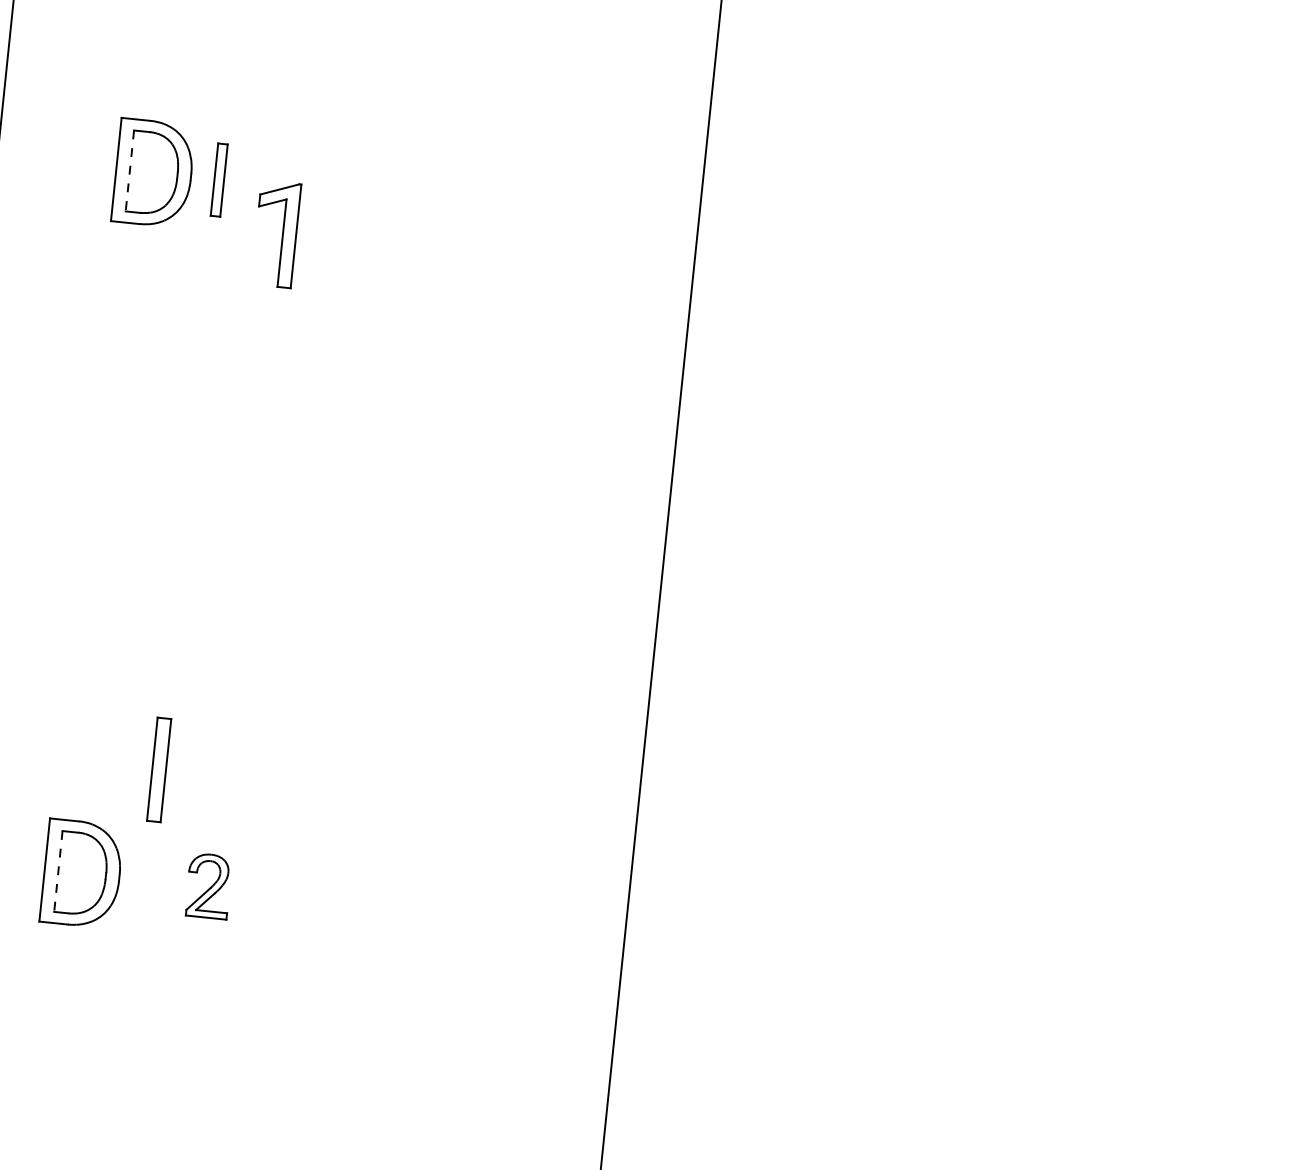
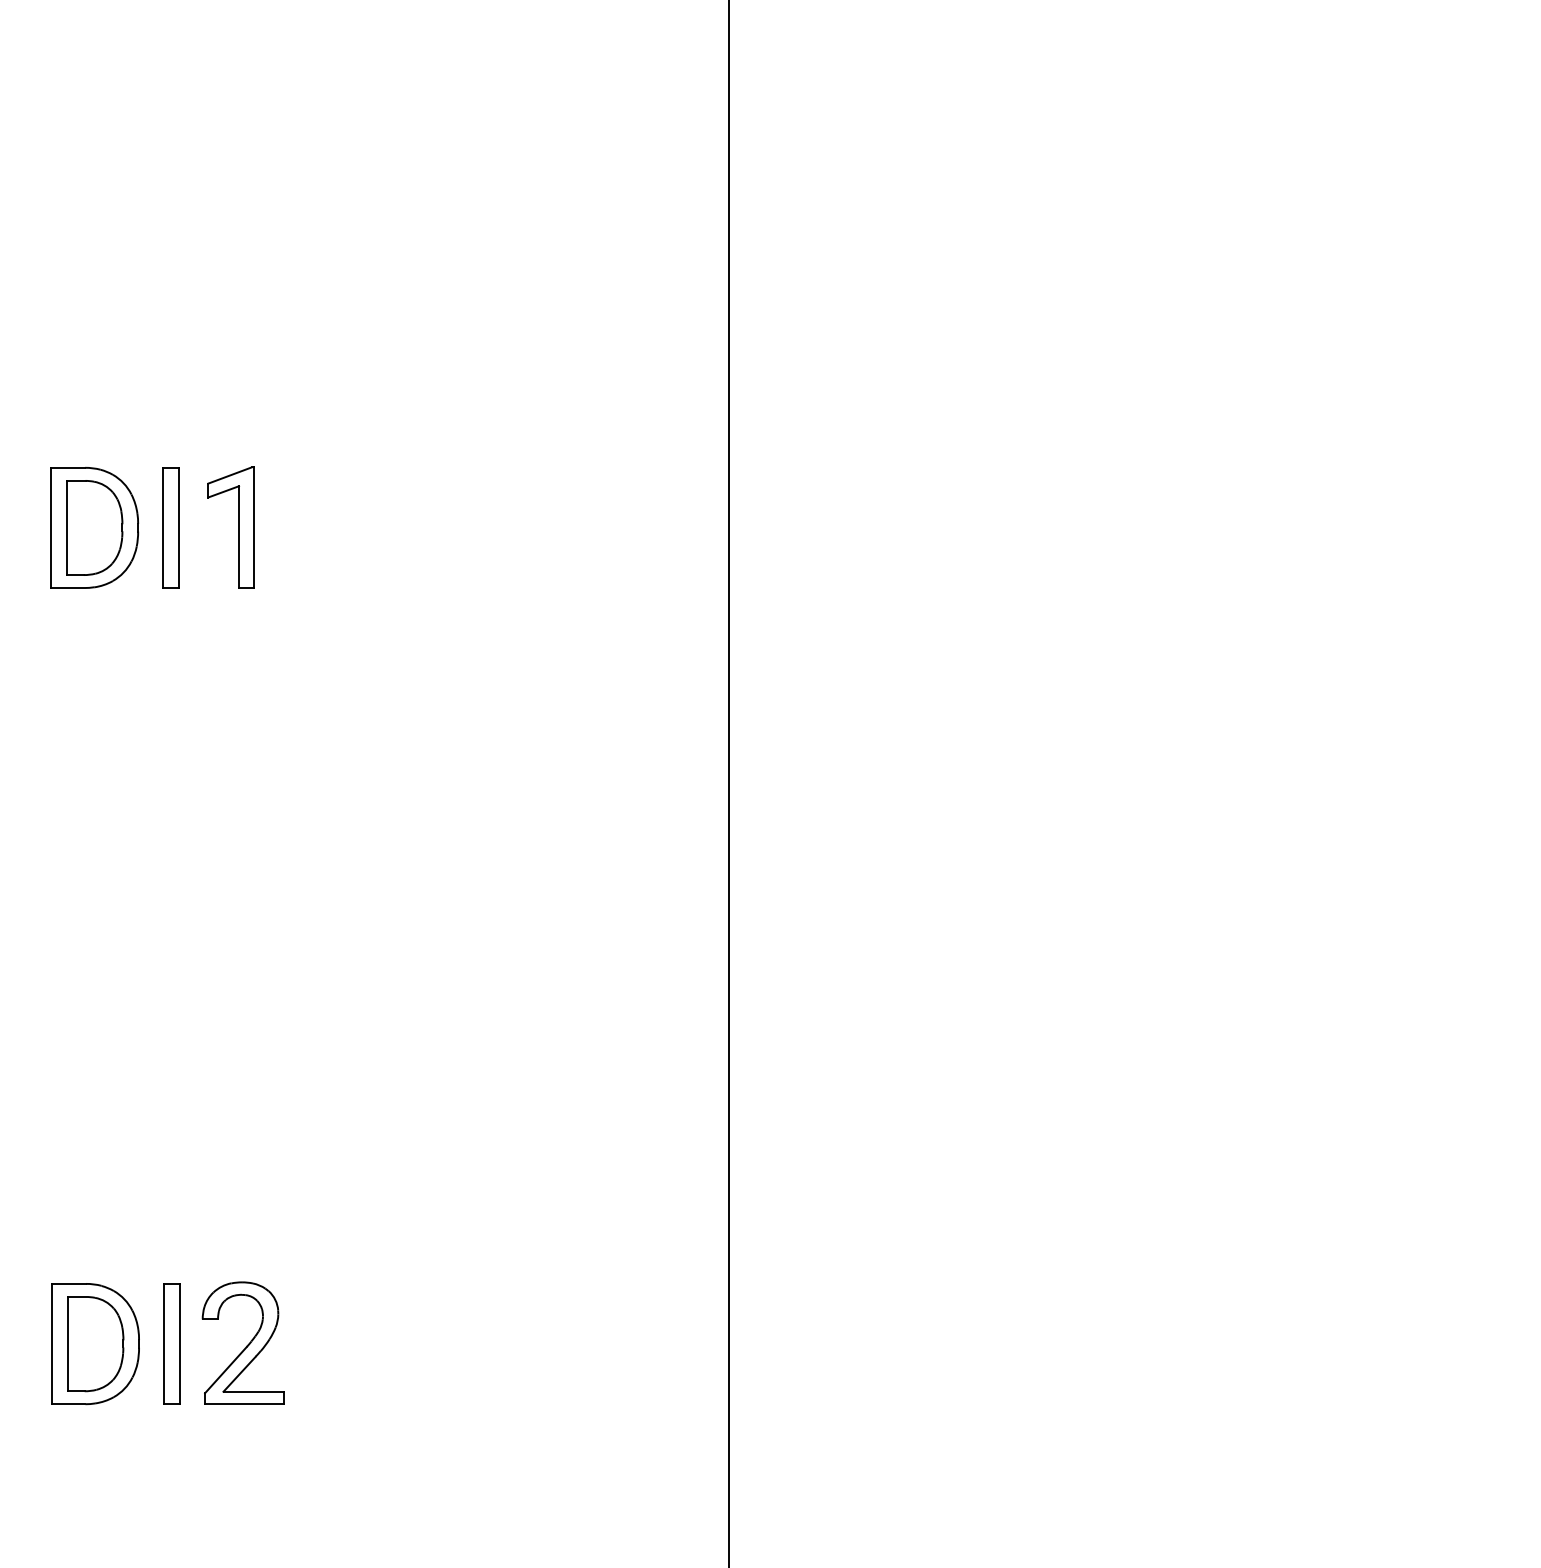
line: (130, 171) -> (67, 528), dashed -> solid
part: (218, 179) -> (170, 527), size x1.43
part: (282, 234) -> (238, 527), moved
part: (158, 769) -> (171, 1343), moved
line: (58, 871) -> (68, 1344), dashed -> solid
part: (208, 885) -> (242, 1342), size x1.67

